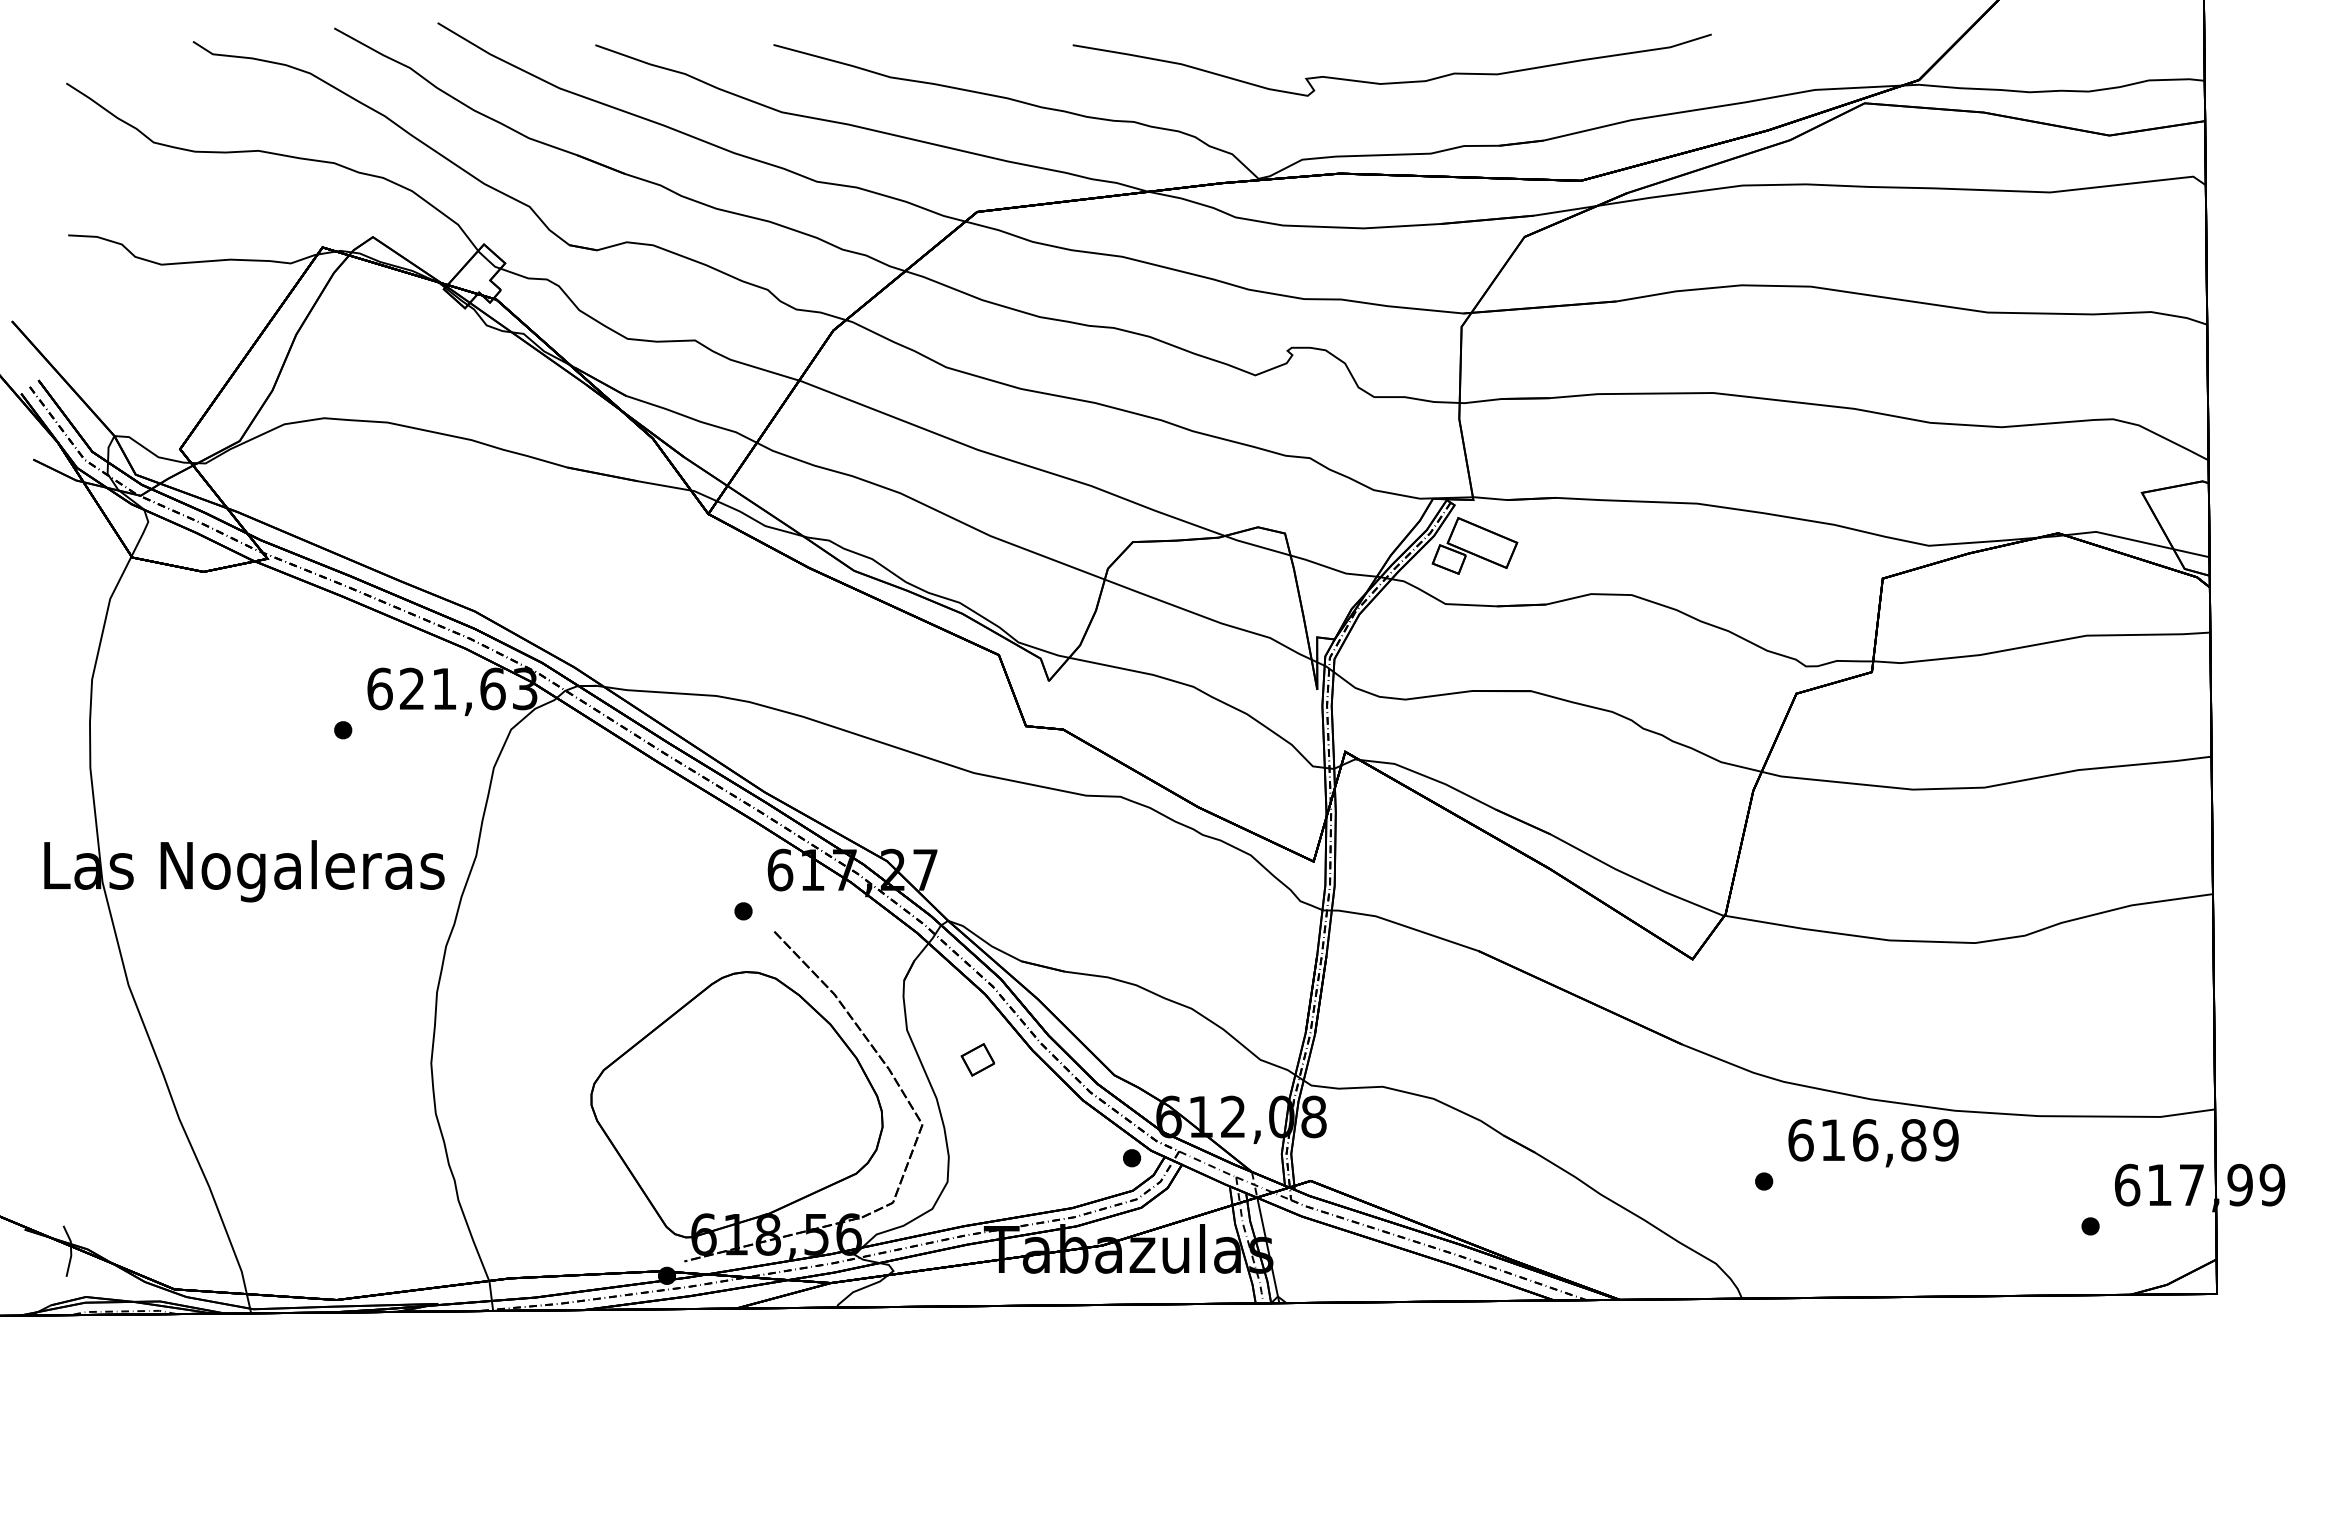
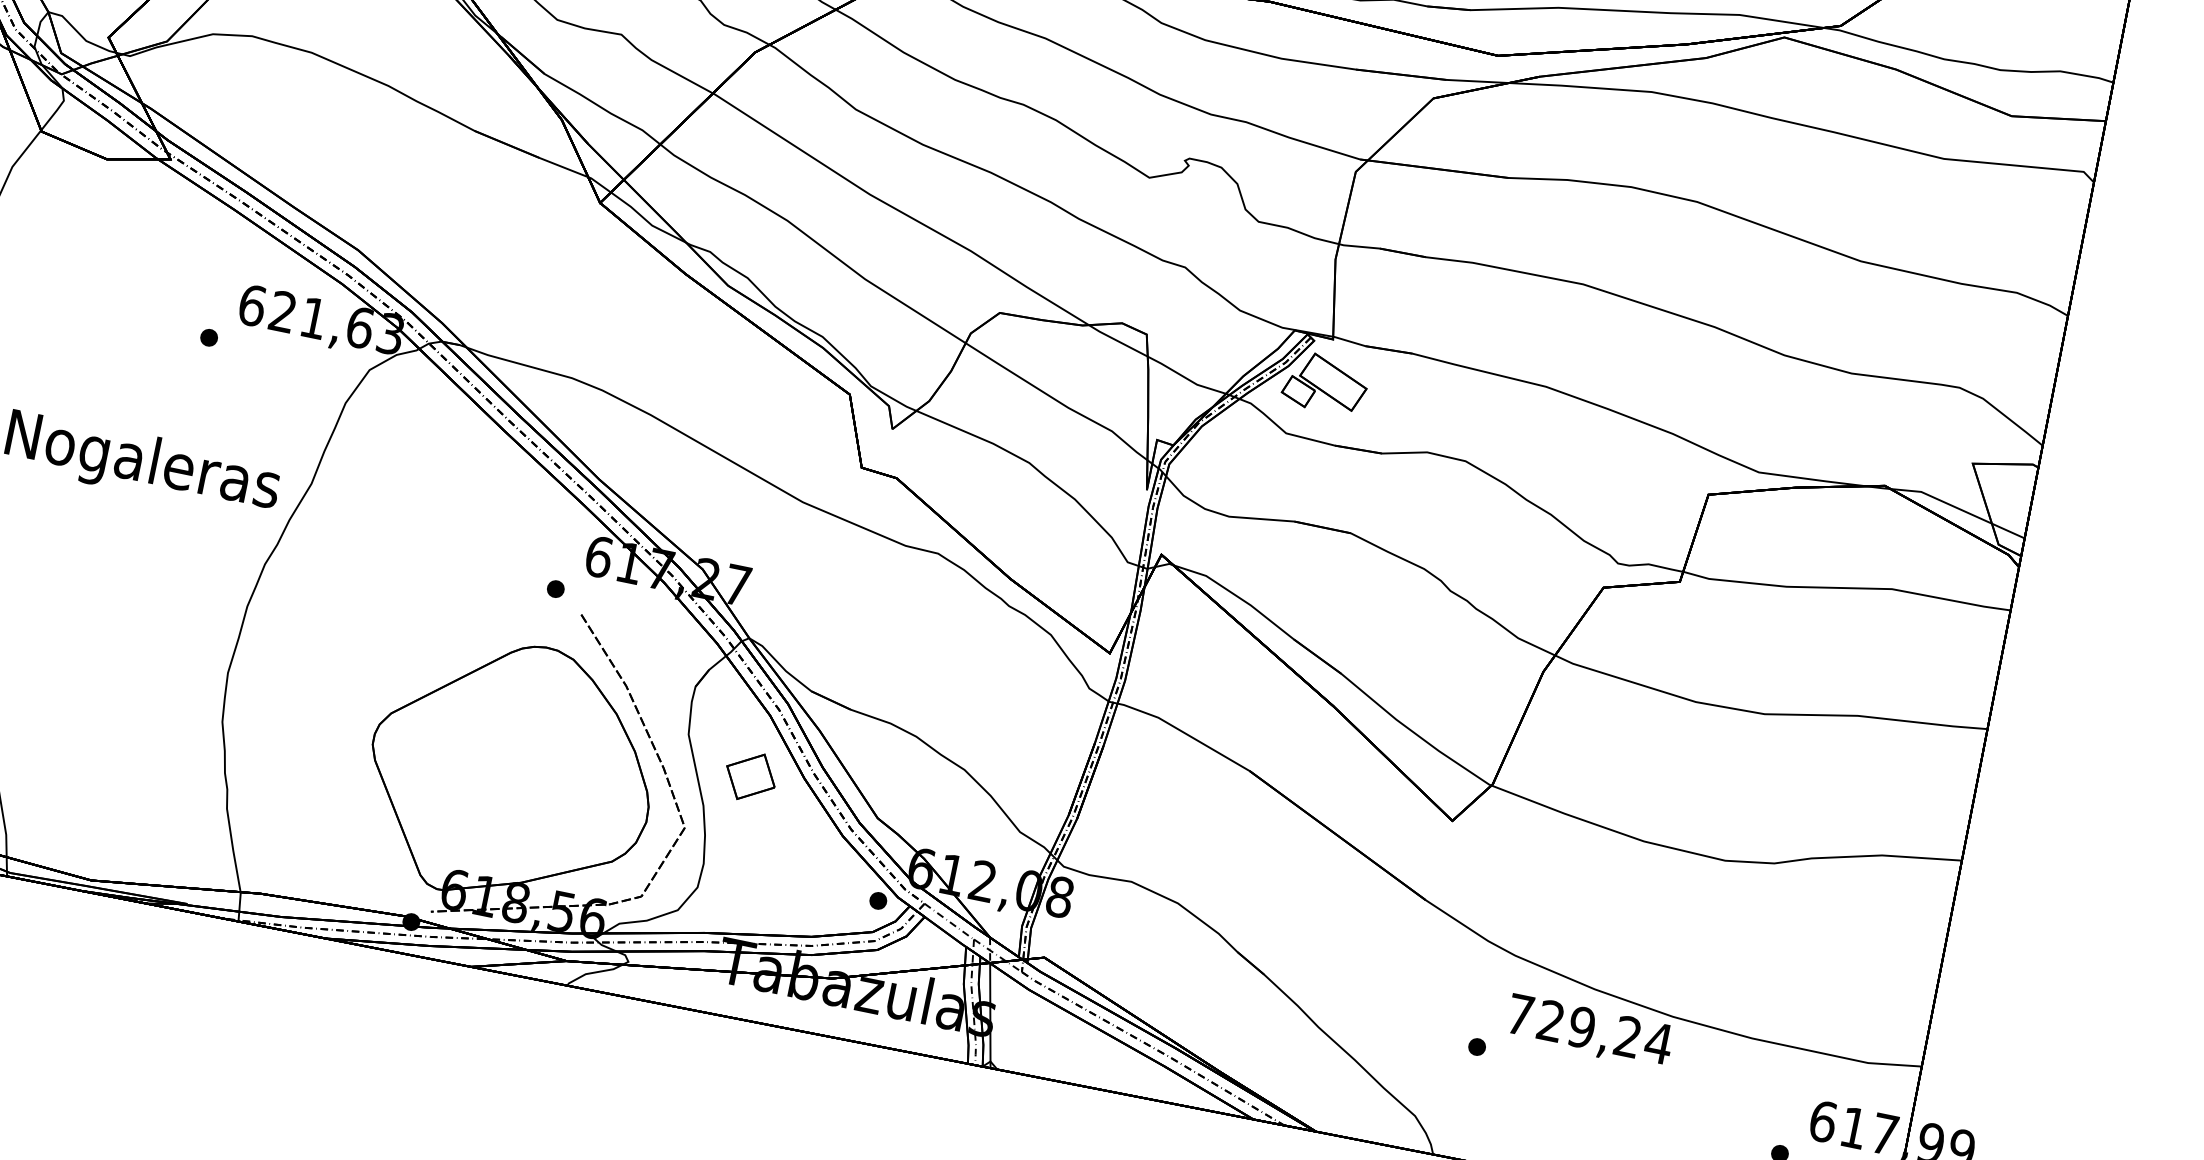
part: (977, 1059) -> (750, 776), size x1.6
text: (1873, 1140) -> (1589, 1029), 616,89 -> 729,24

